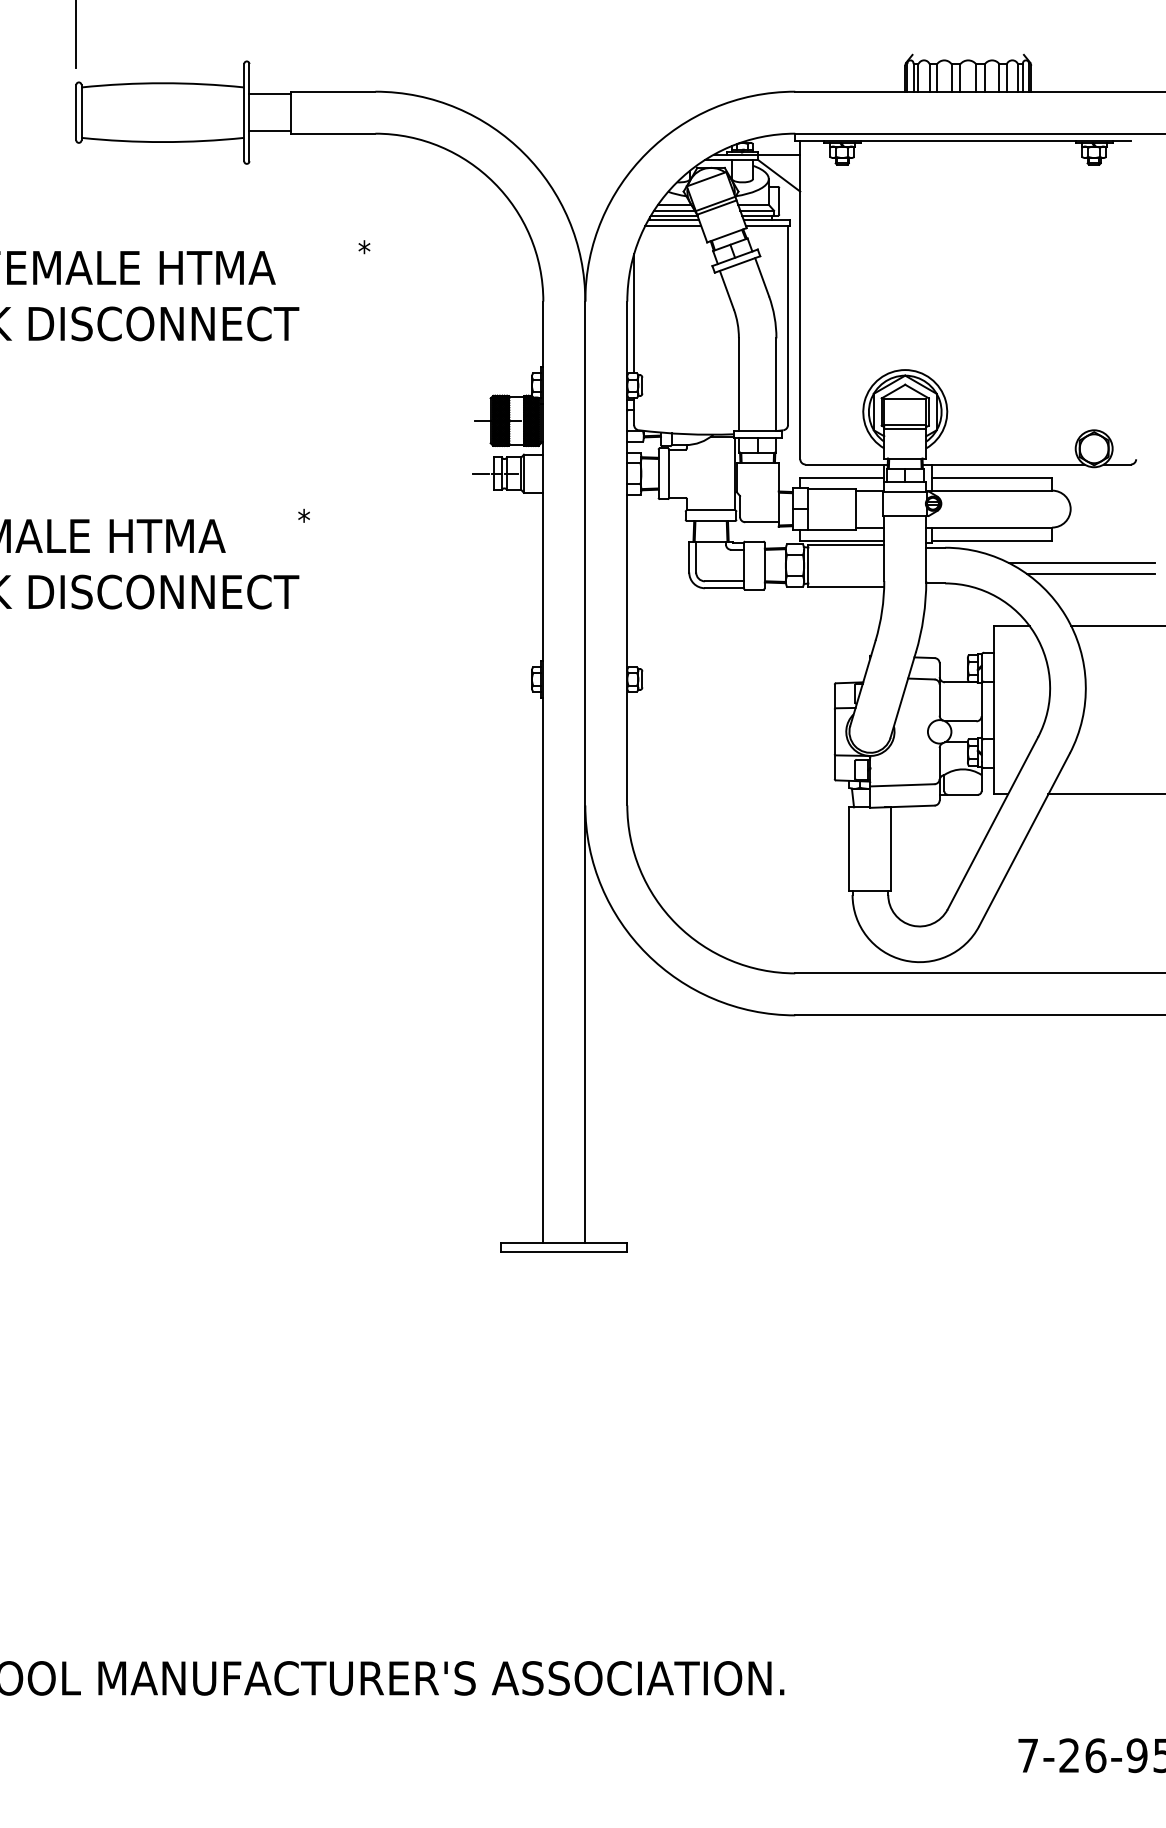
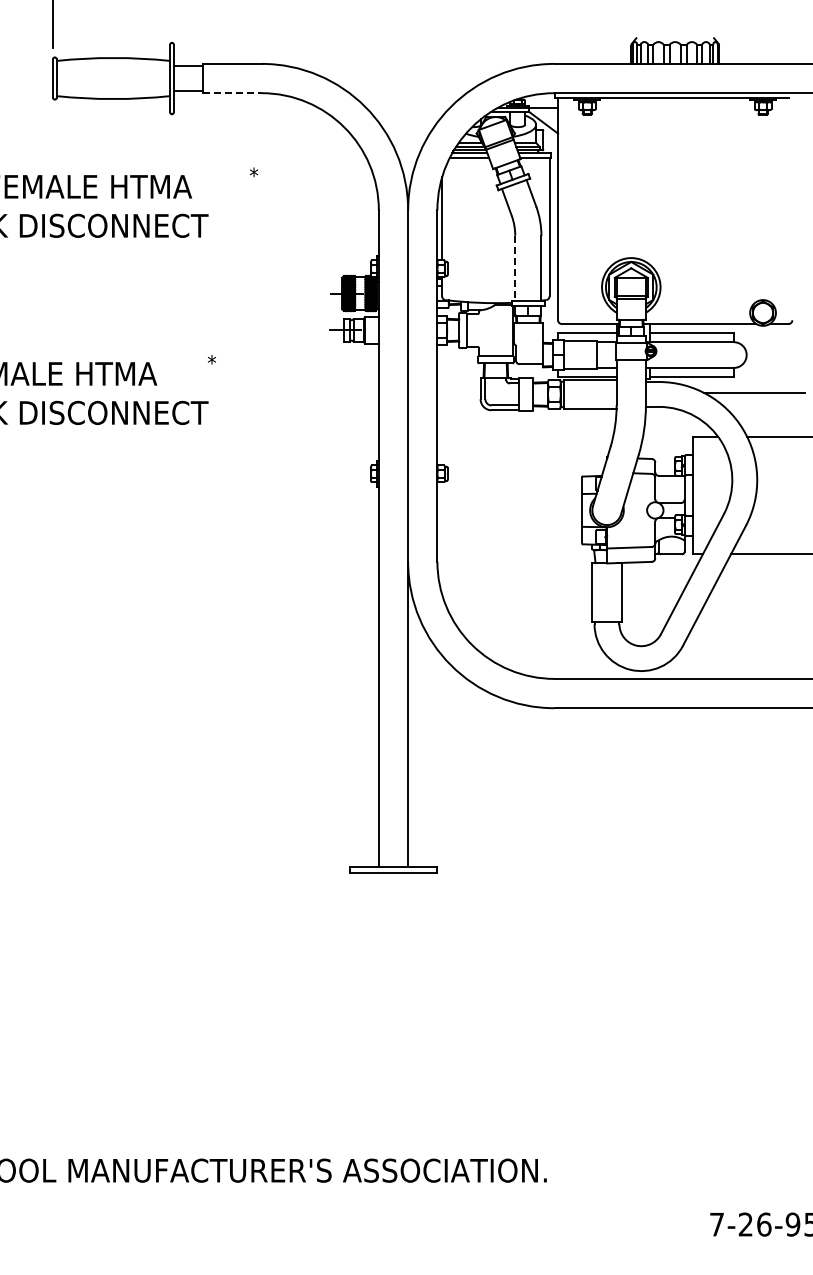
line: (333, 134) -> (232, 93), solid -> dashed
line: (739, 385) -> (515, 268), solid -> dashed
line: (1090, 574) -> (760, 400), removed

